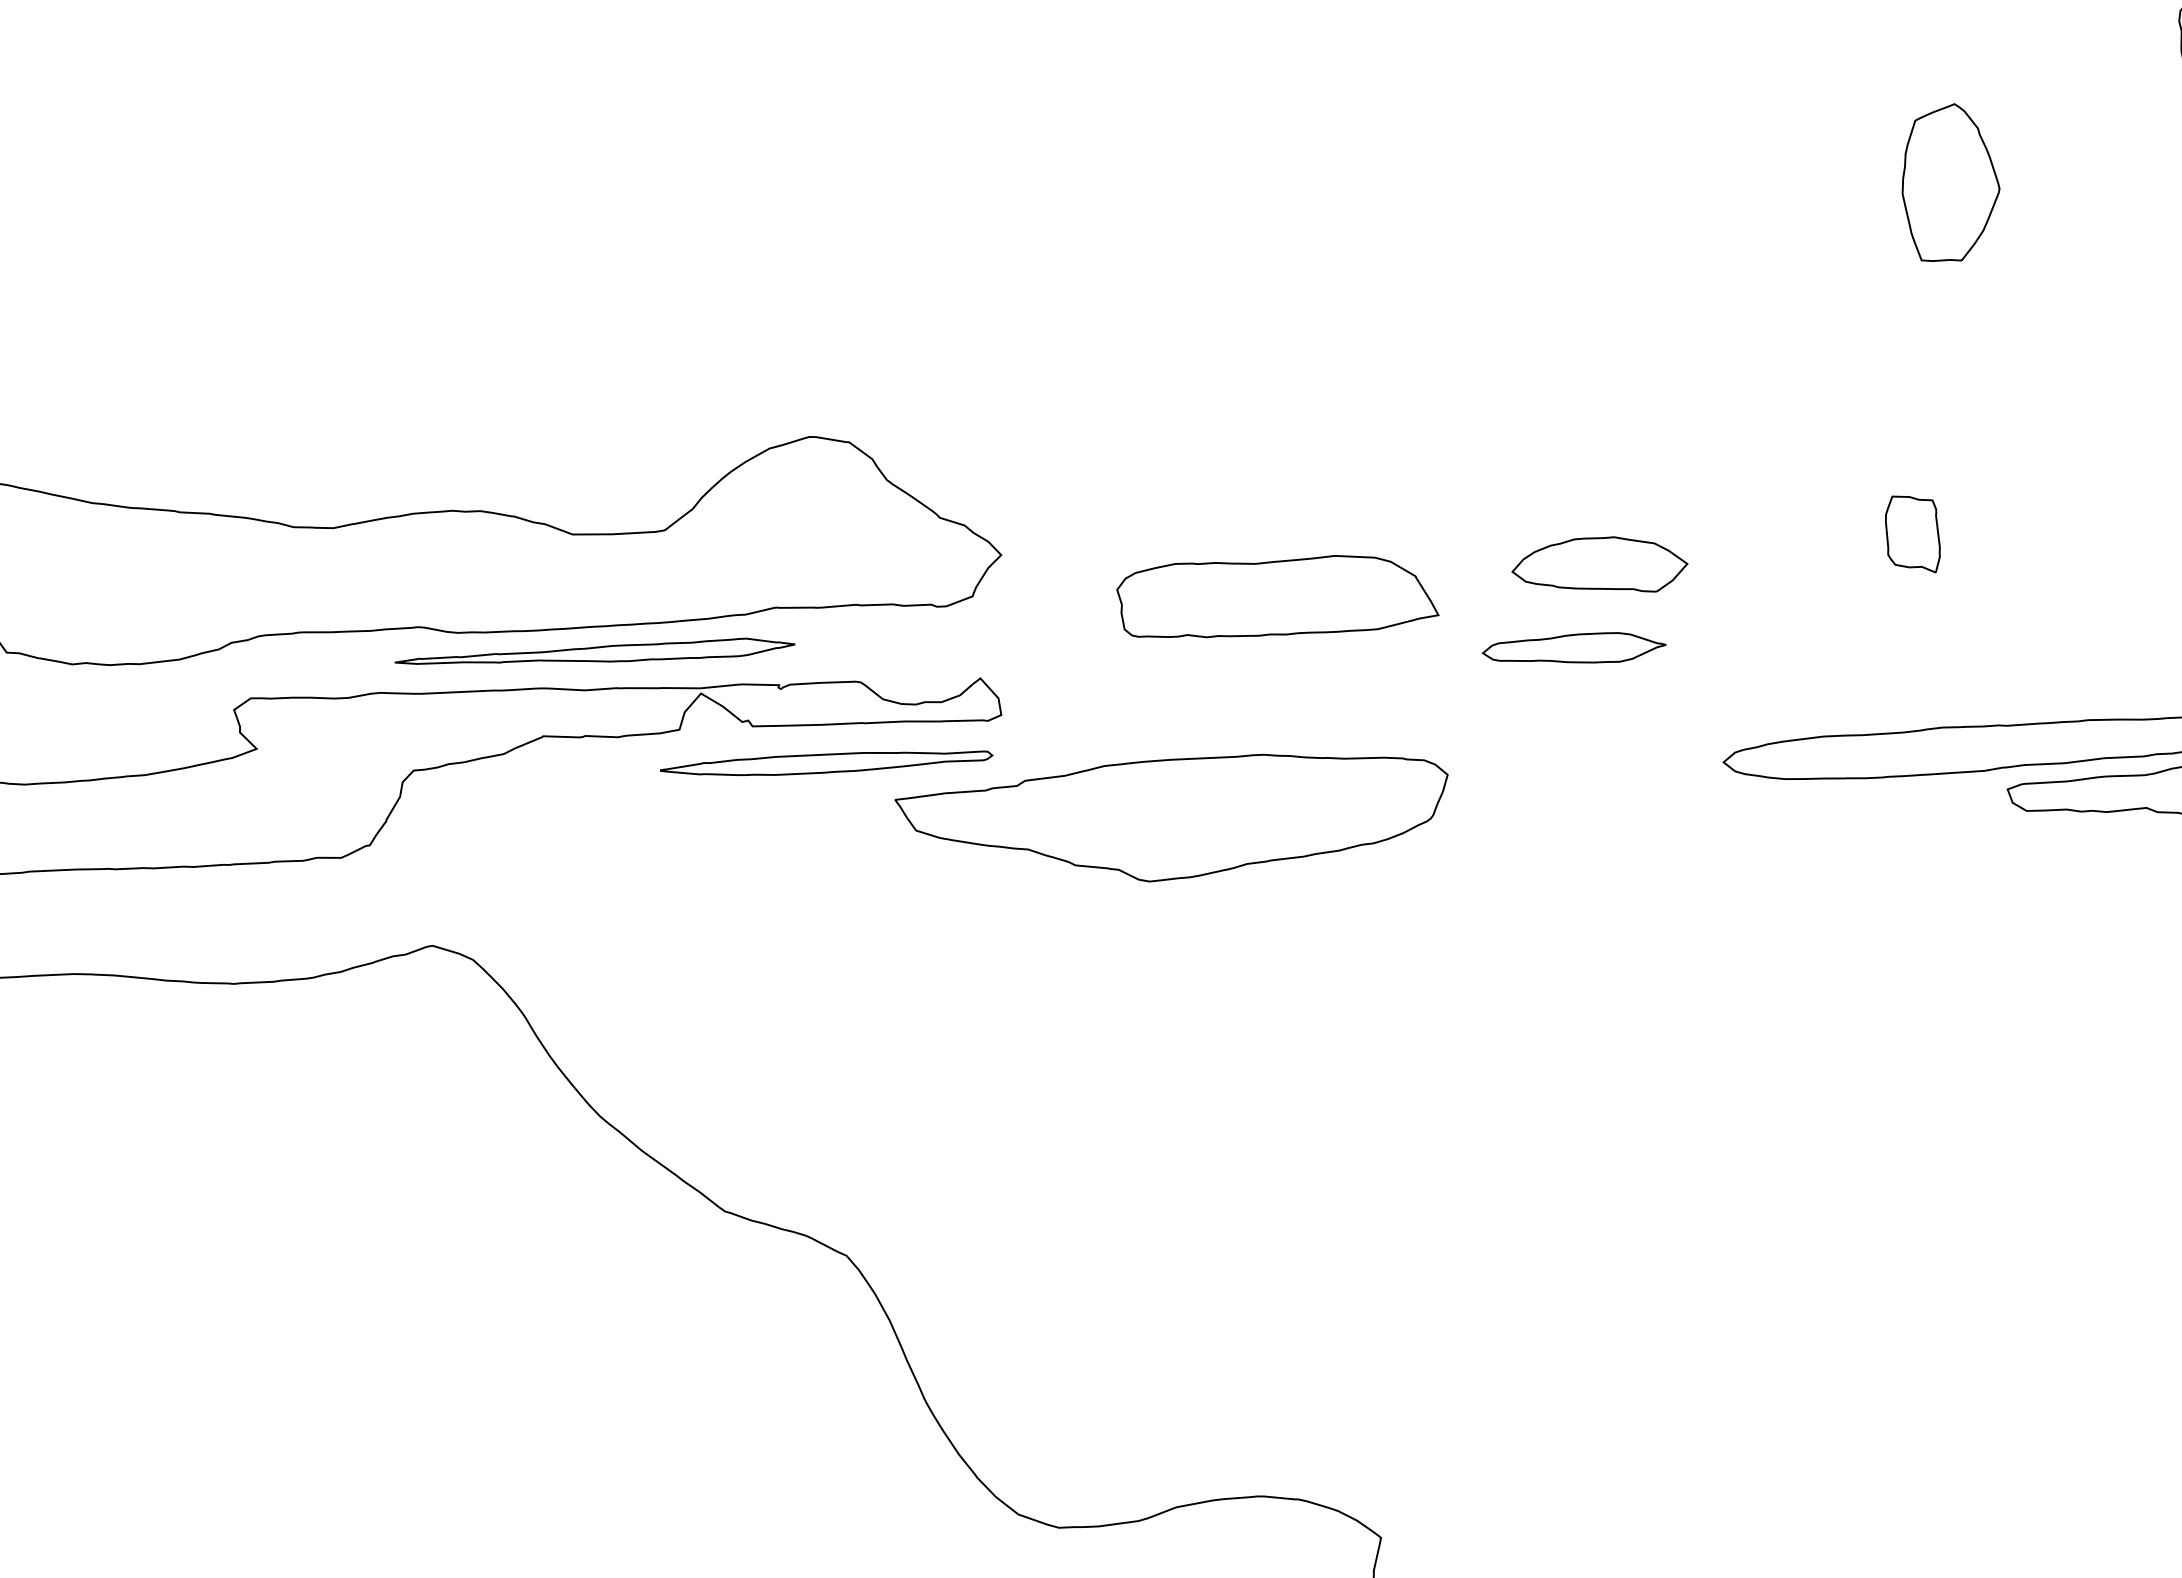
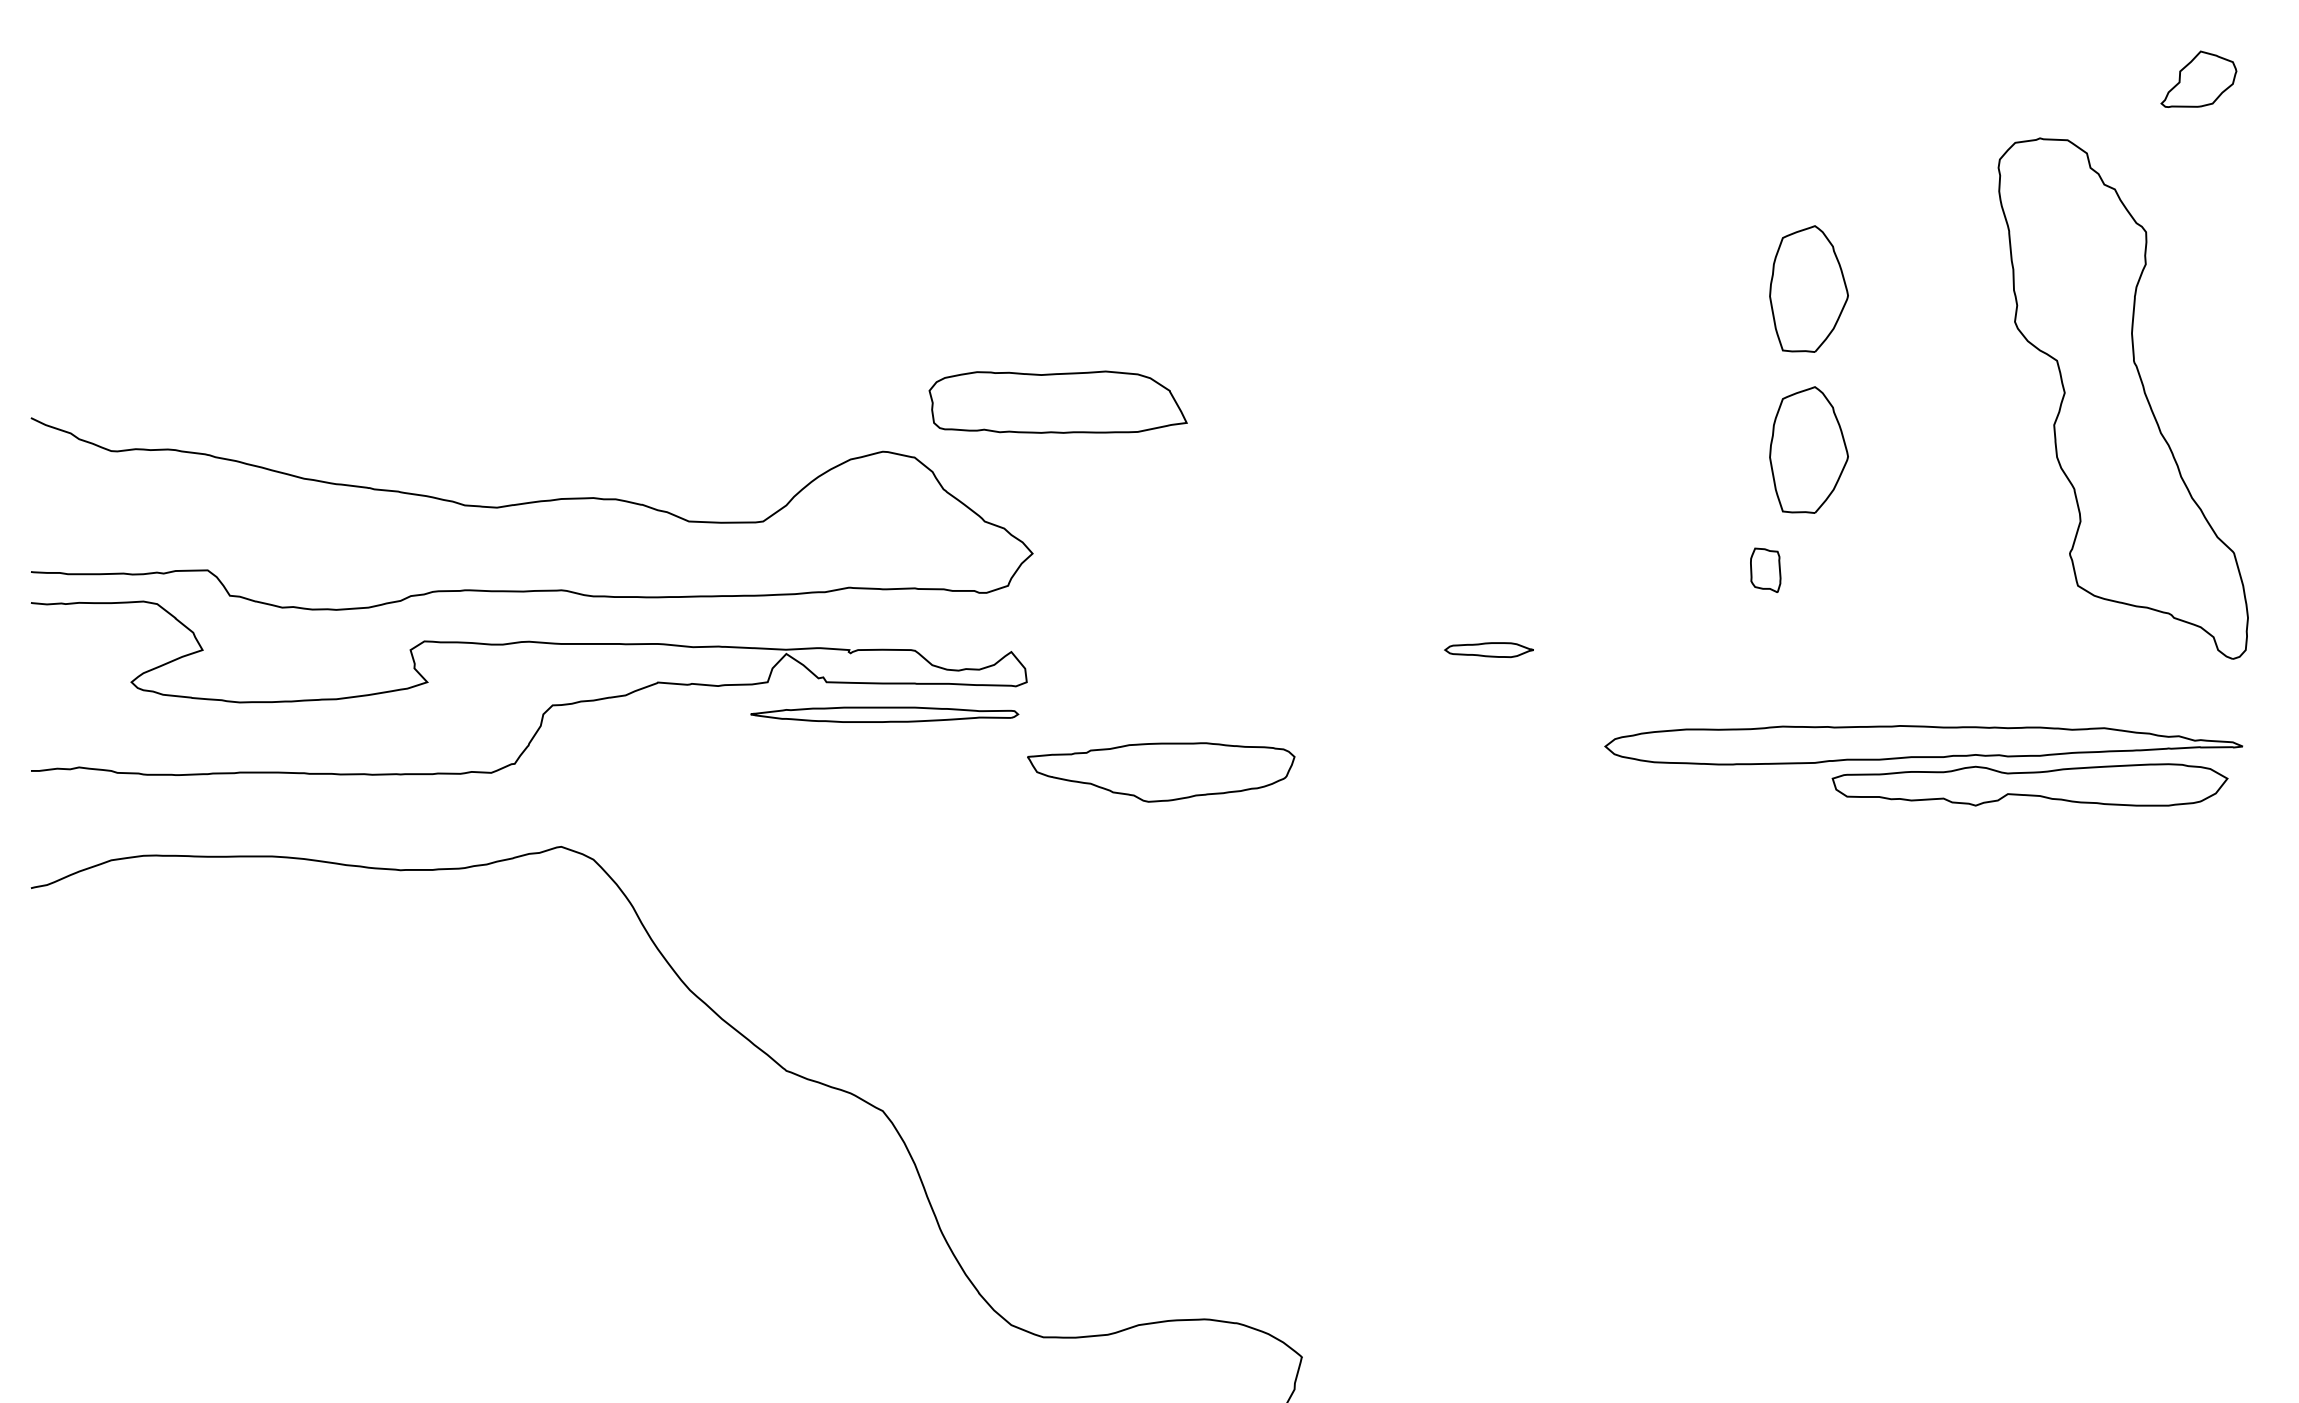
part: (1959, 381) -> (1808, 449), added
part: (1912, 534) -> (1765, 570), size x0.7
part: (1598, 565) -> (1512, 583), removed
part: (1276, 595) -> (1057, 401), moved
part: (1572, 648) -> (1488, 649), size x0.6
part: (594, 654) -> (702, 618), removed
part: (1173, 819) -> (1161, 772), size x0.6

